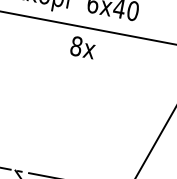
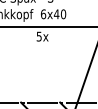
text: (74, 45) -> (38, 36), 8x -> 5x

